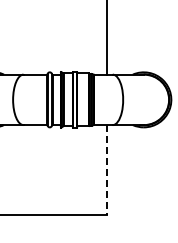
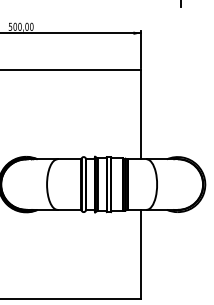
line: (107, 169) -> (141, 254), dashed -> solid

